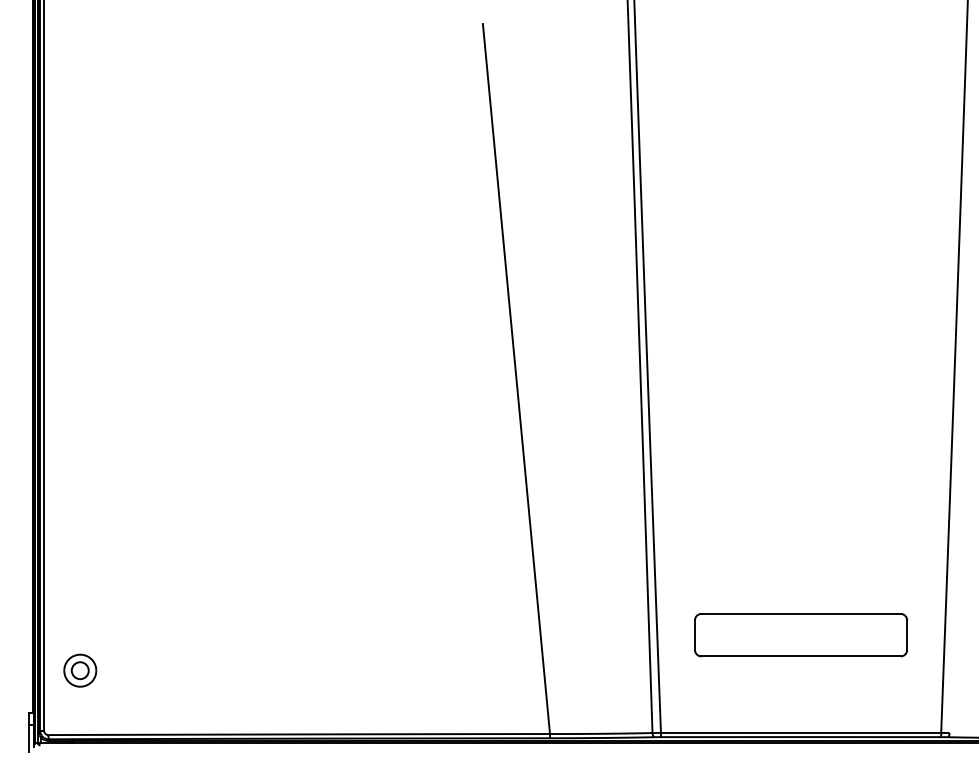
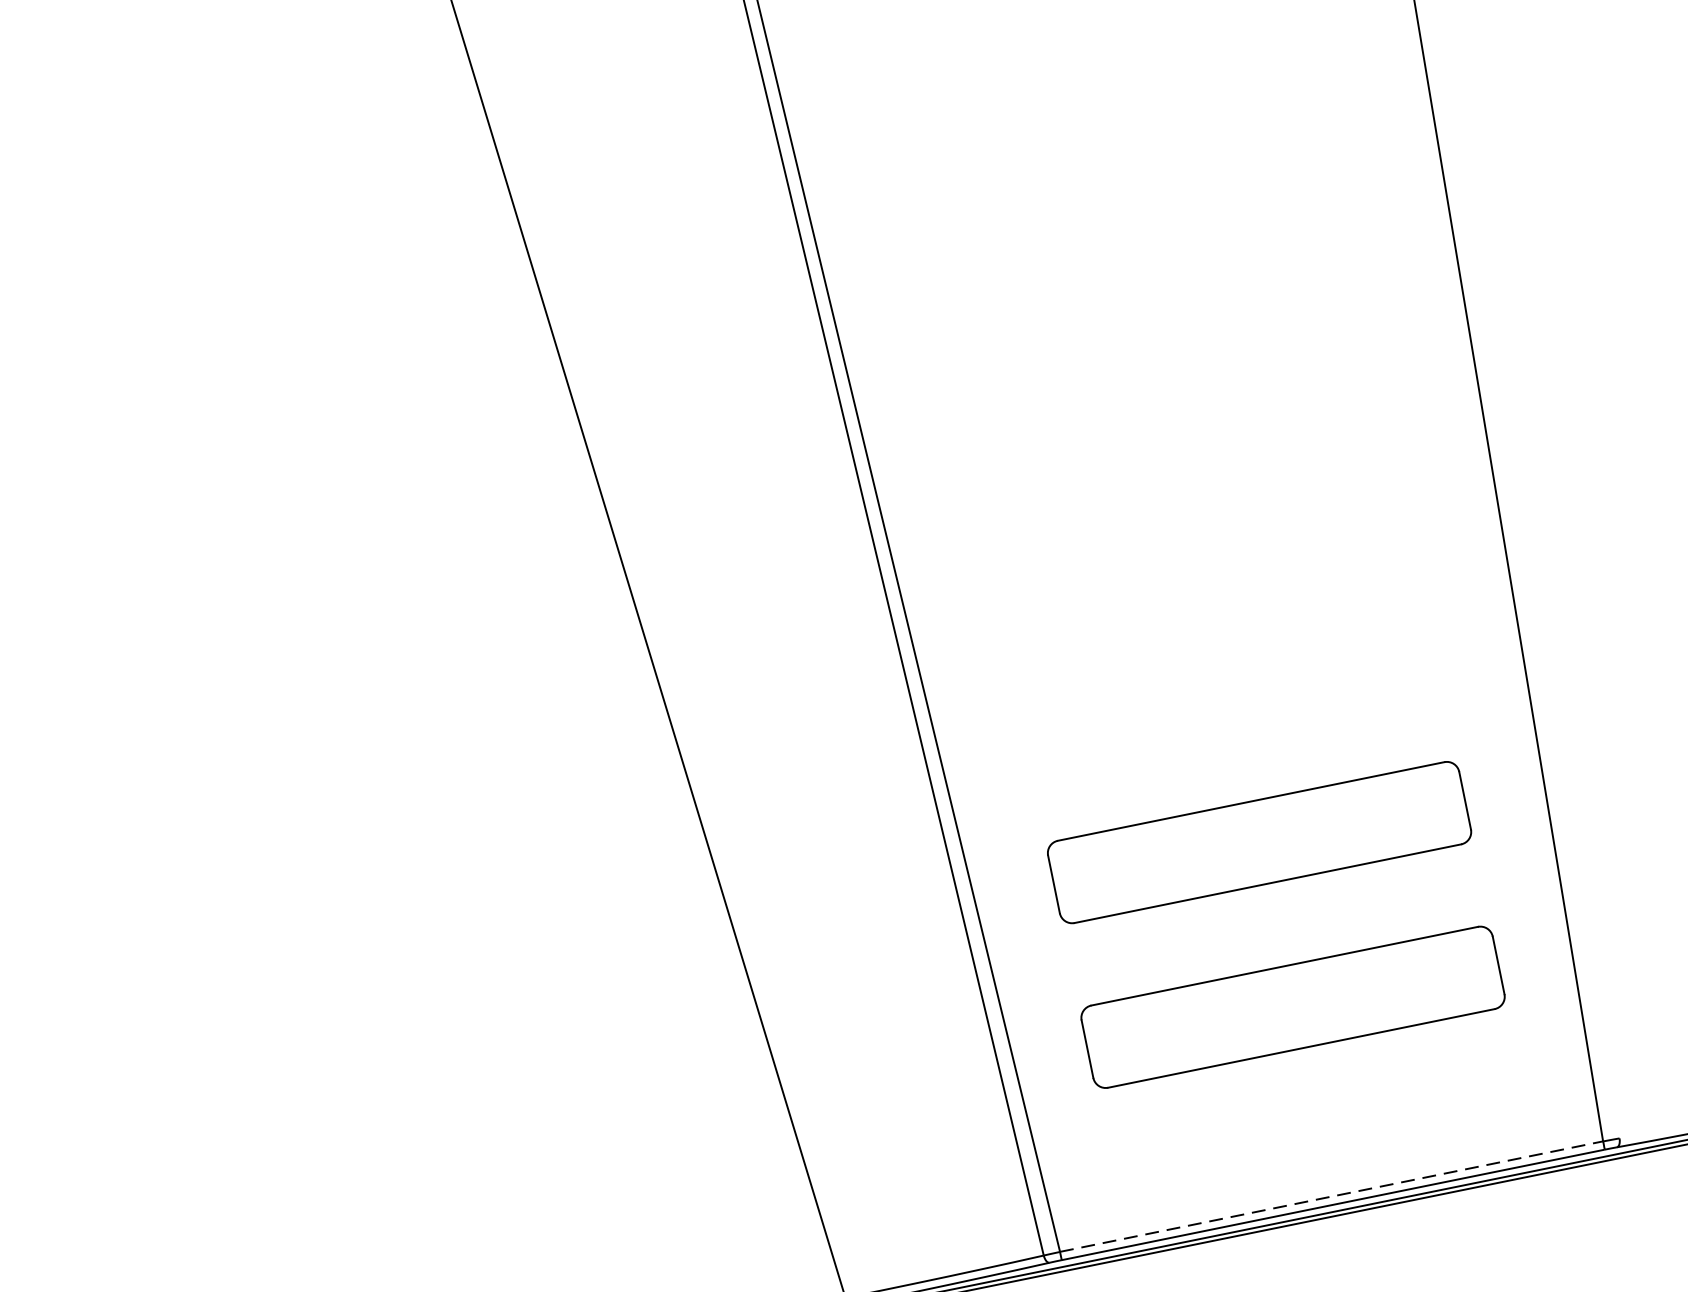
part: (800, 550) -> (1258, 843), added
line: (801, 732) -> (1332, 1195), solid -> dashed

